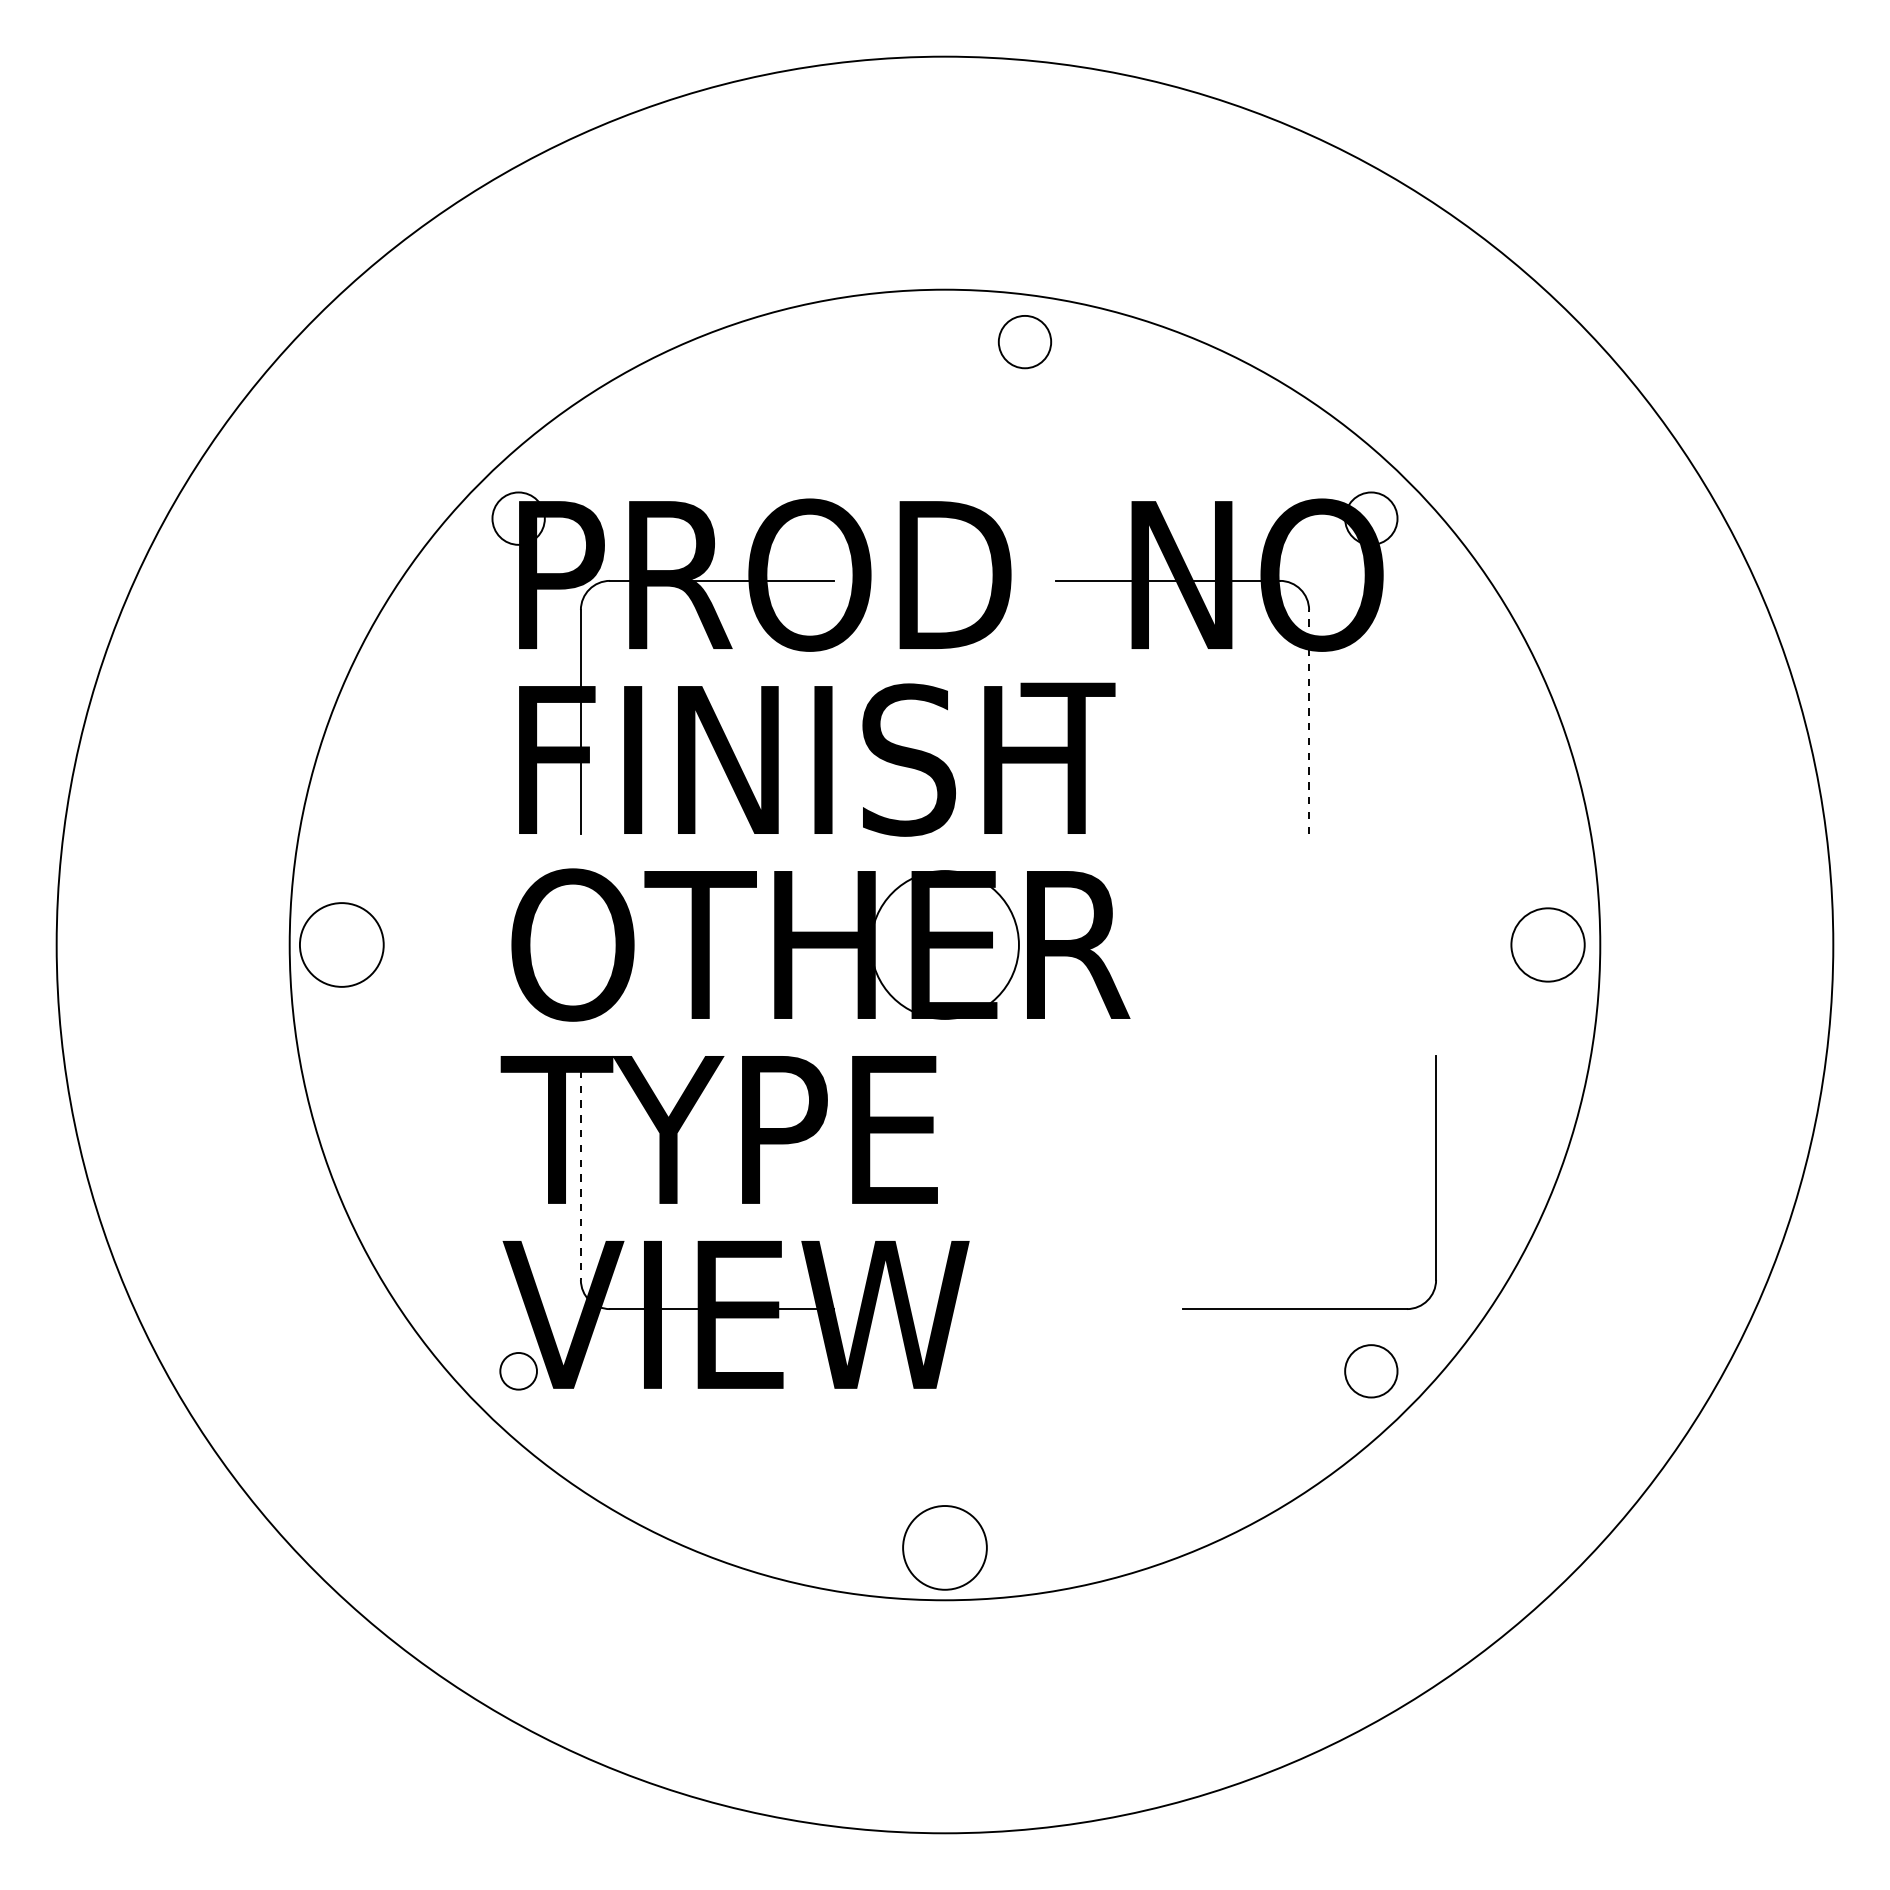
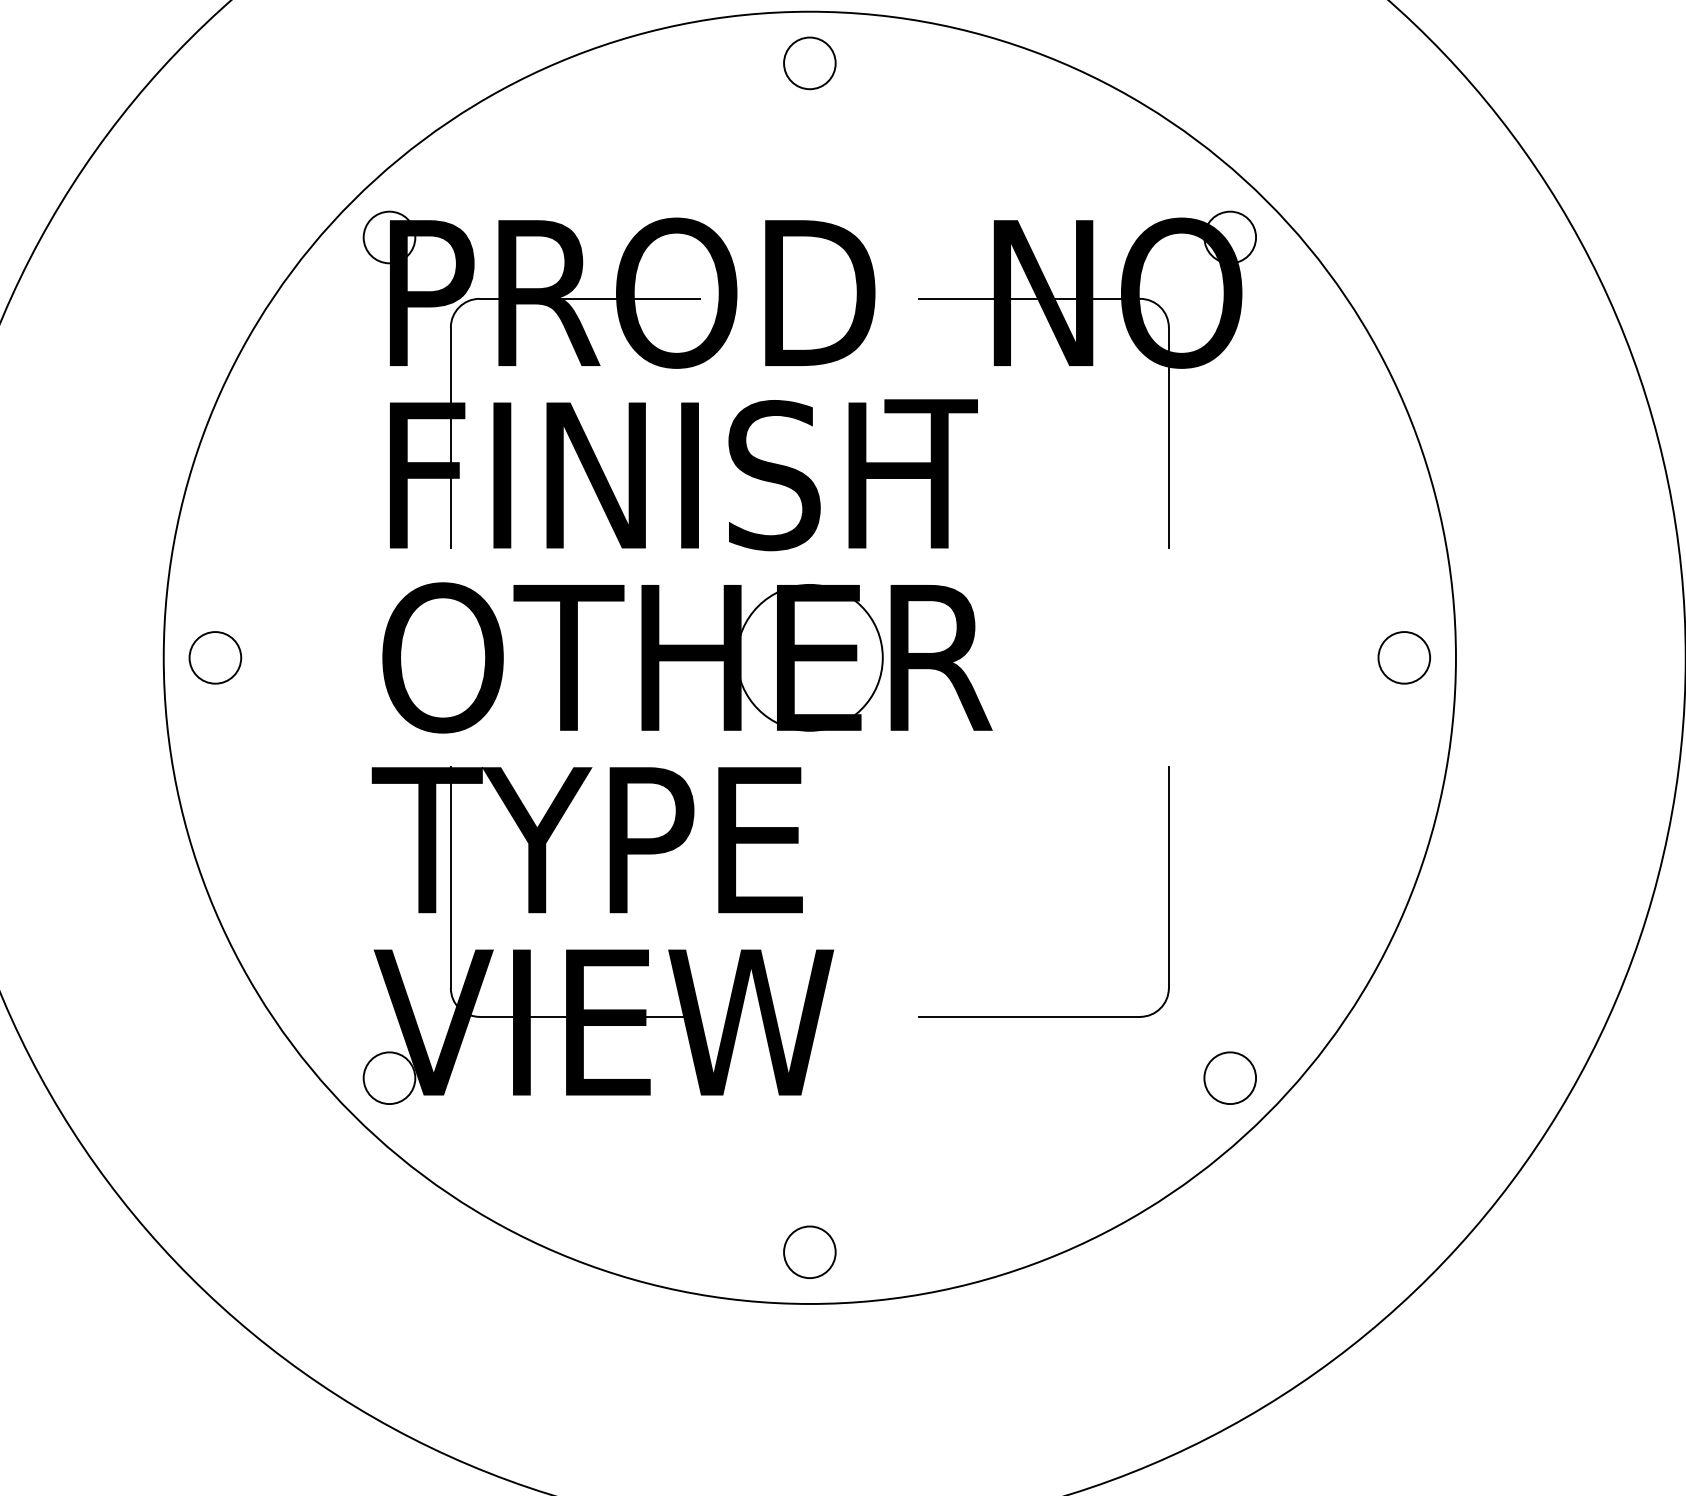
circle: (1024, 342) -> (809, 63), moved
line: (1309, 721) -> (1169, 437), dashed -> solid
circle: (342, 944) -> (215, 657), size x0.62
circle: (1547, 944) -> (1403, 657), size x0.71
line: (580, 1168) -> (450, 878), dashed -> solid
part: (1435, 1182) -> (1168, 892), moved
circle: (518, 1371) -> (389, 1078), size x1.43
circle: (944, 1547) -> (809, 1251), size x0.62

